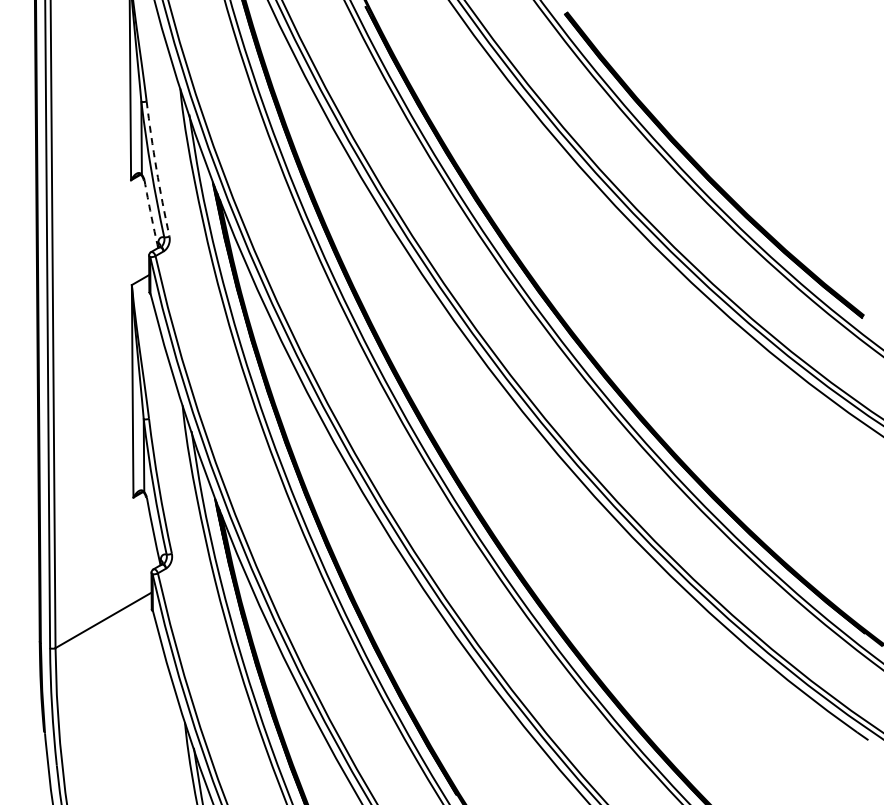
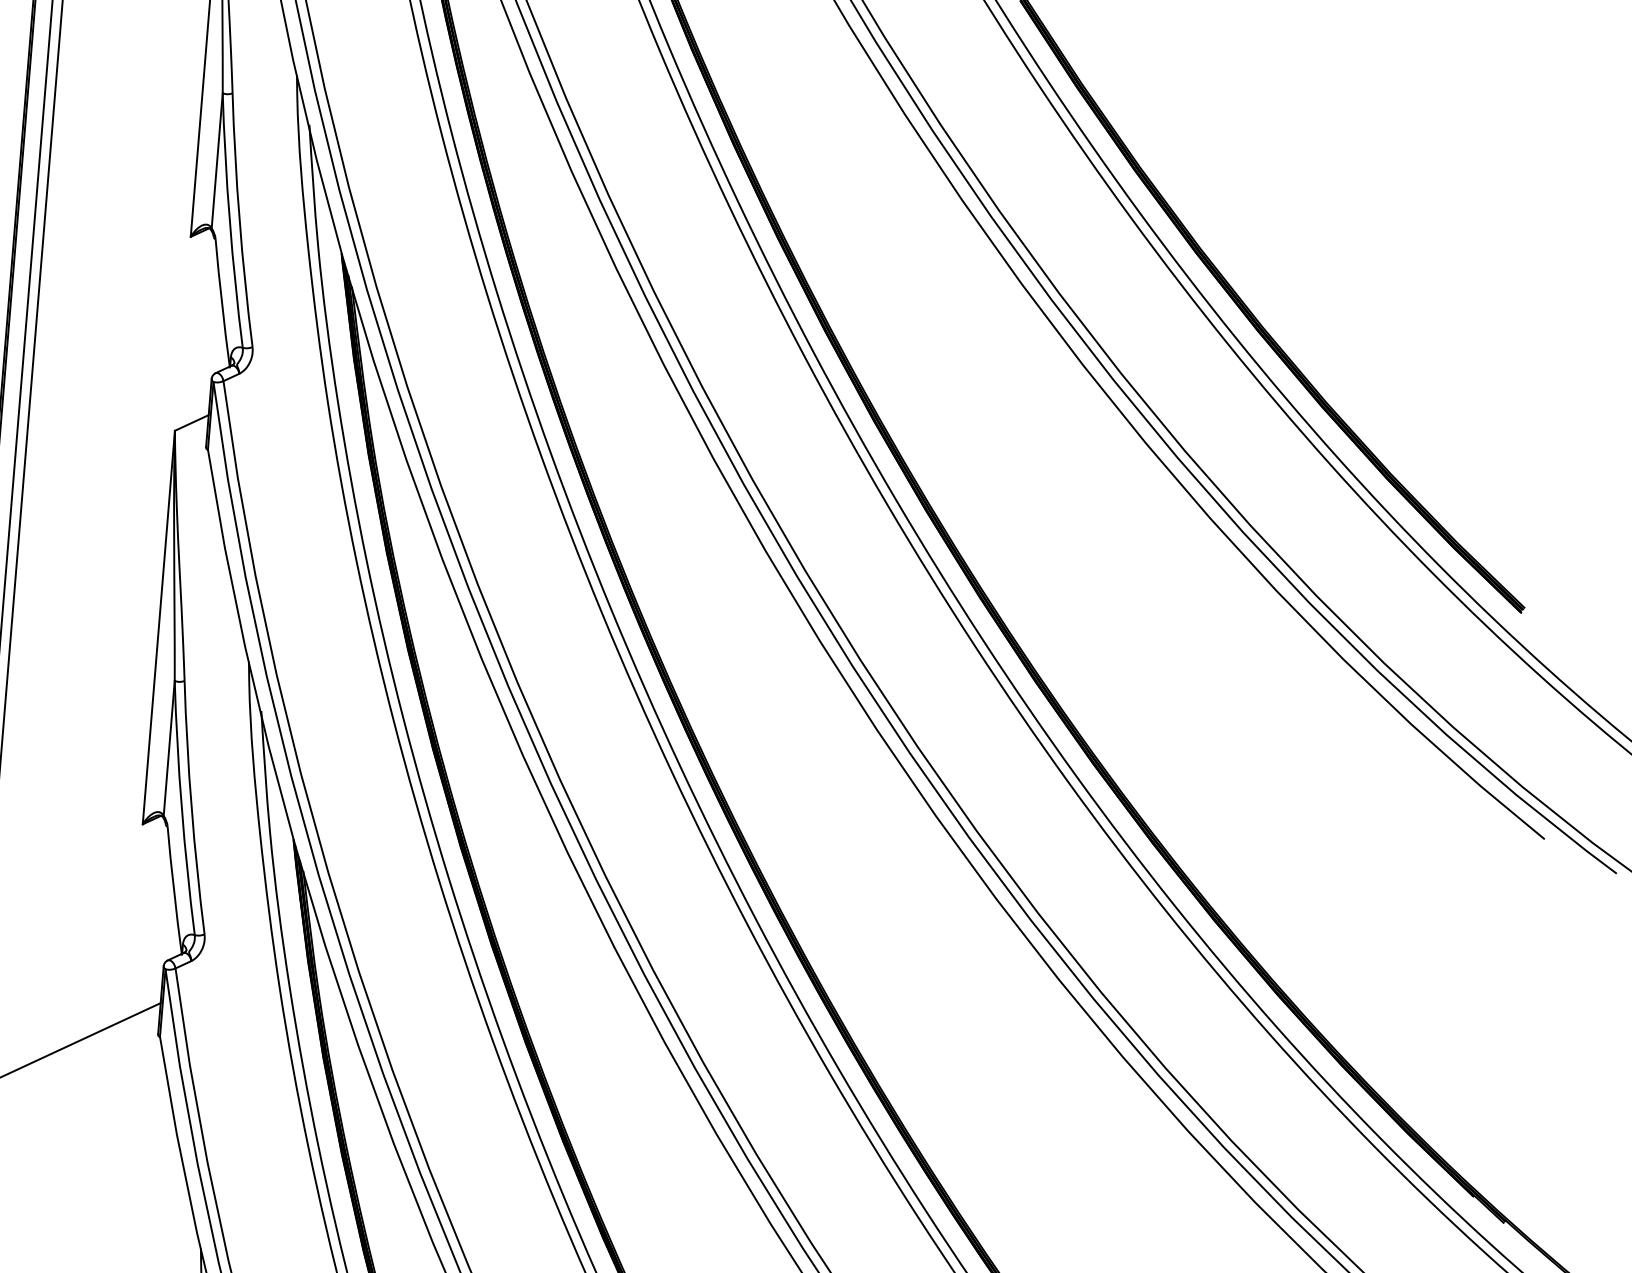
arc: (156, 169) -> (239, 221), dashed -> solid
arc: (151, 214) -> (222, 303), dashed -> solid

